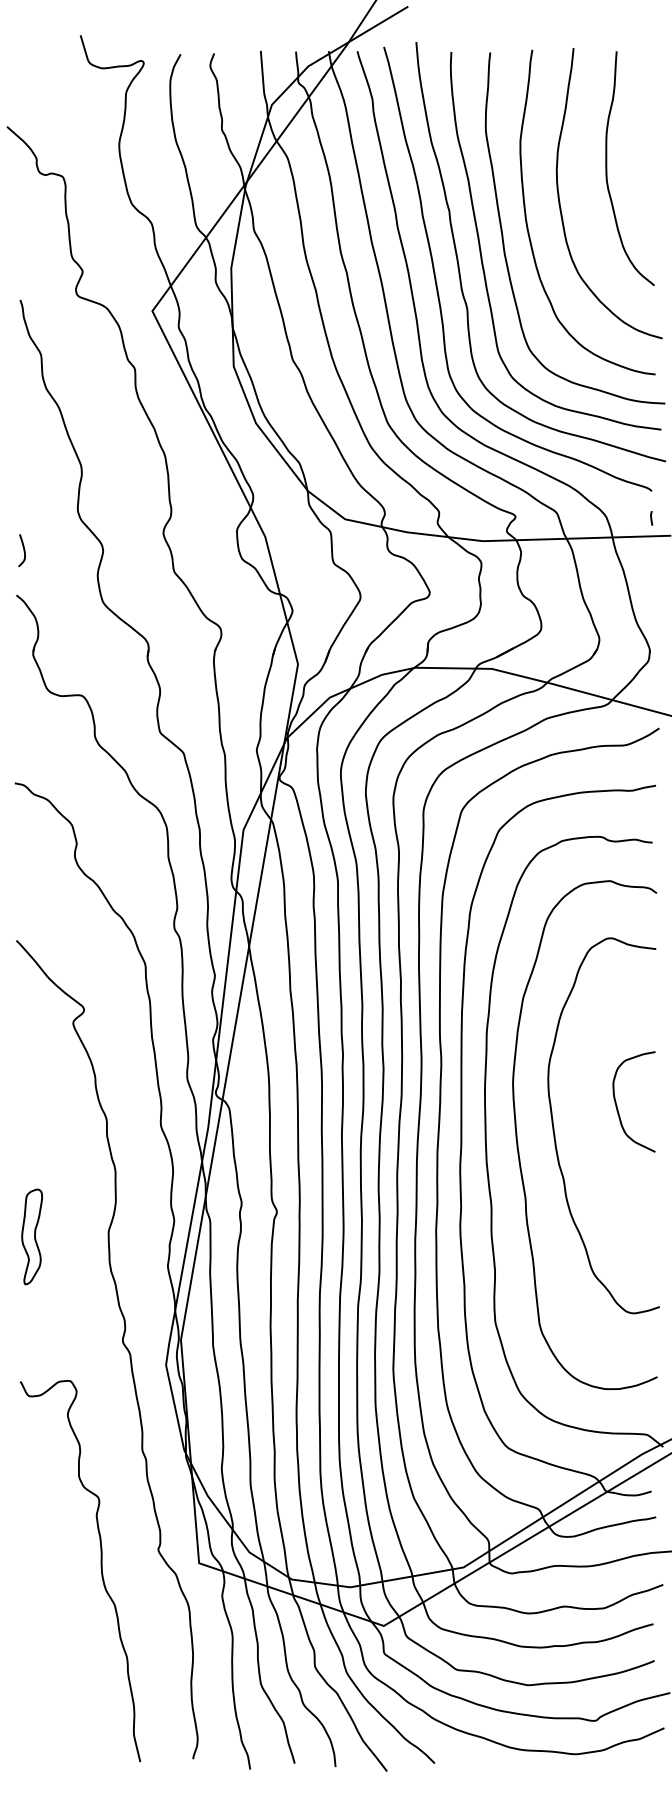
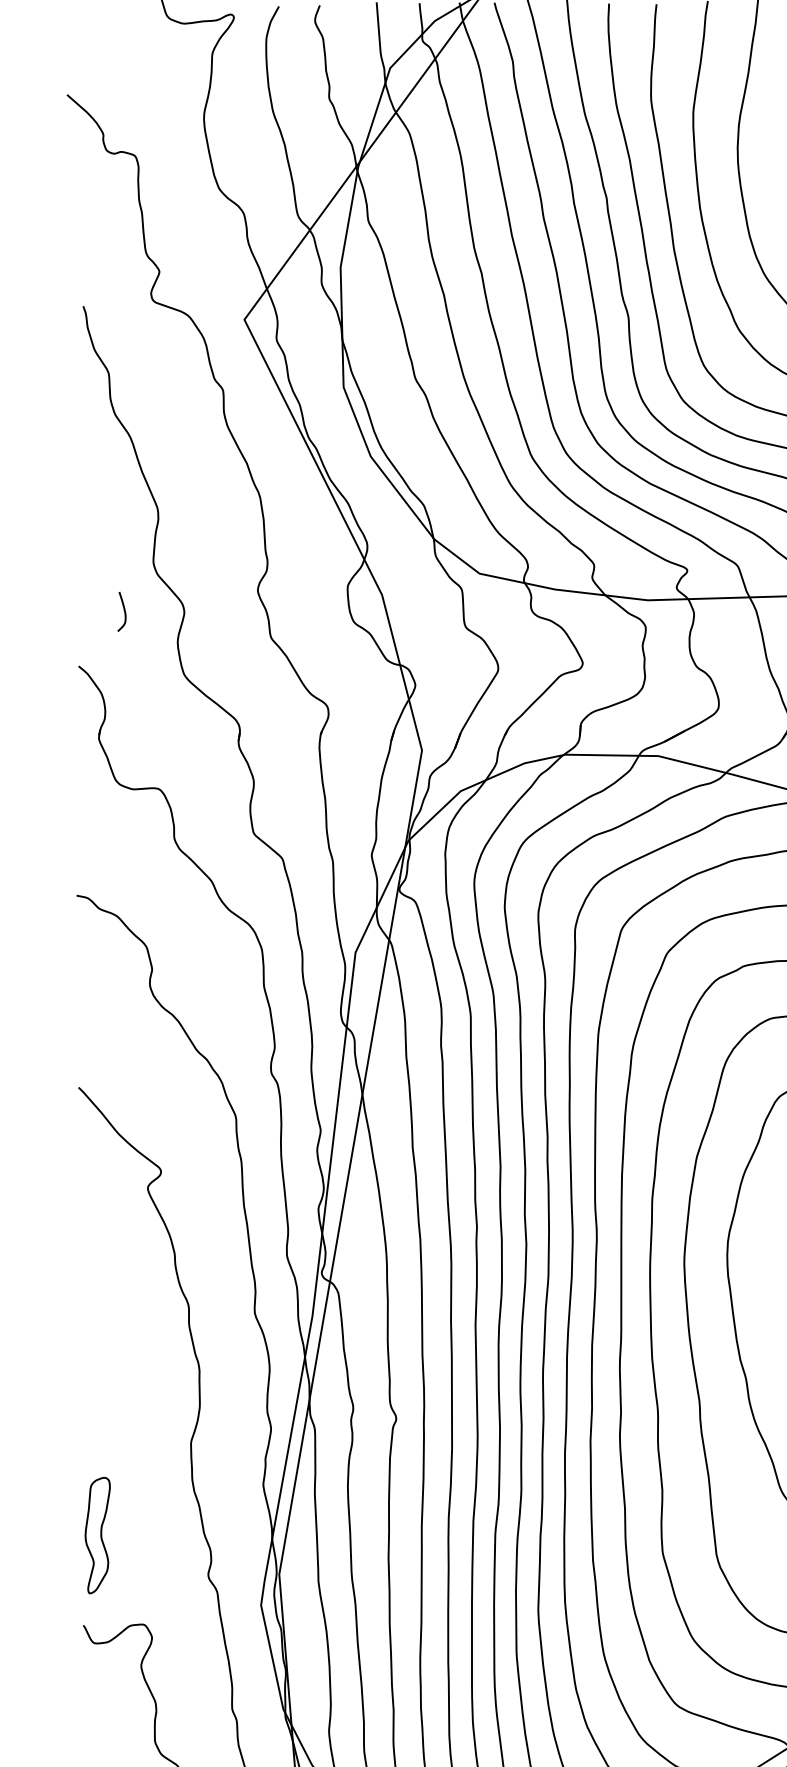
curve: (23, 550) -> (123, 611), moved
part: (31, 1236) -> (96, 1535), moved

